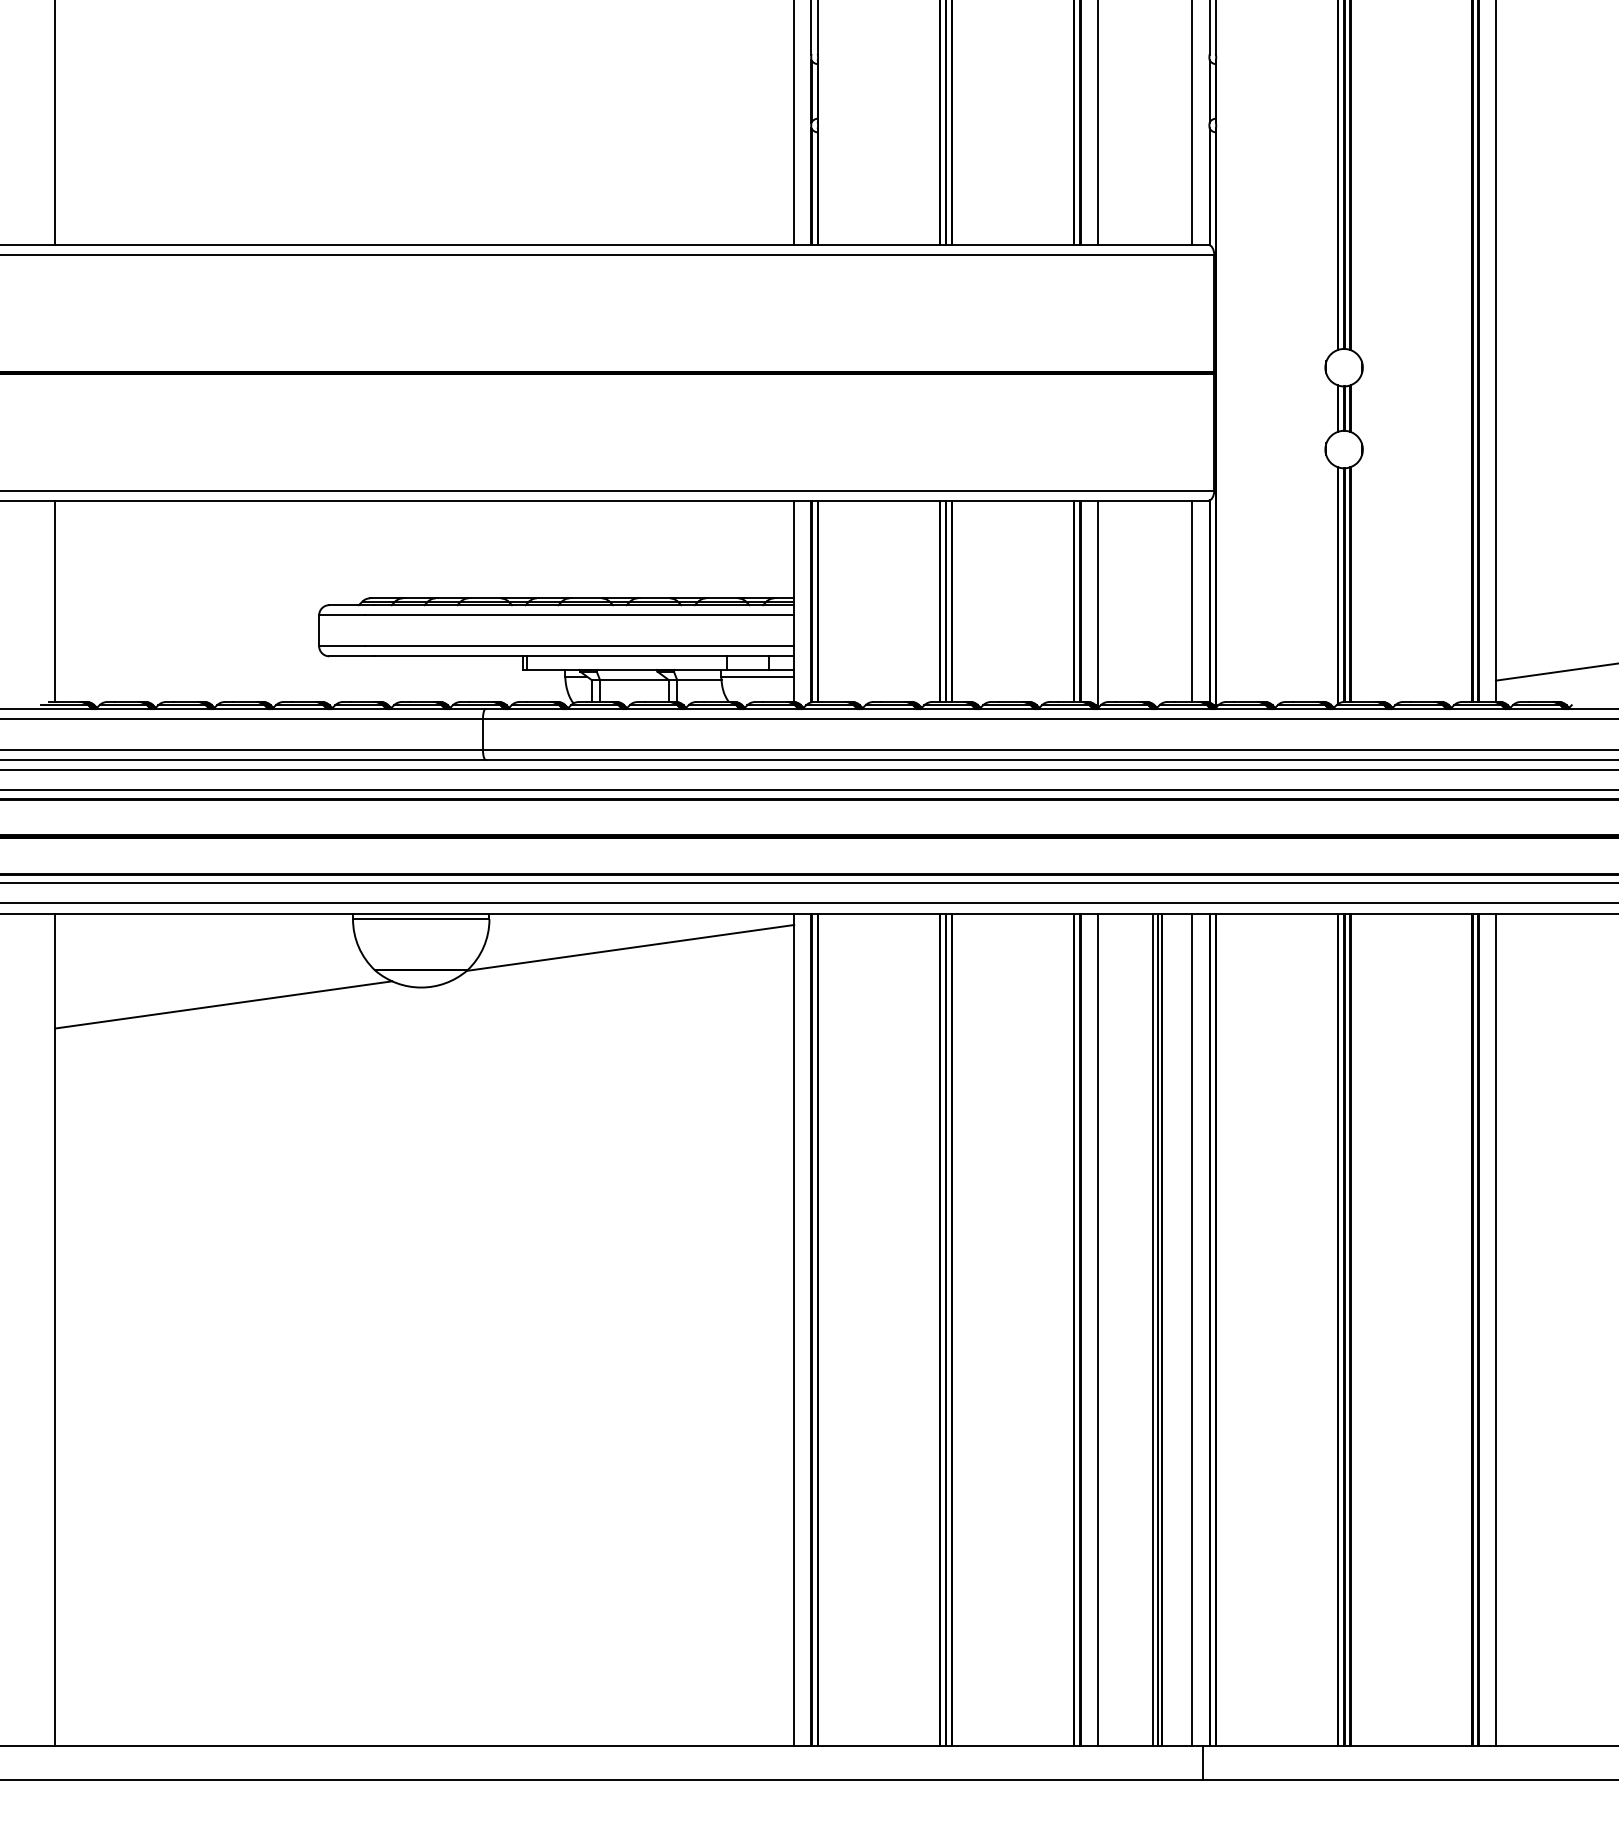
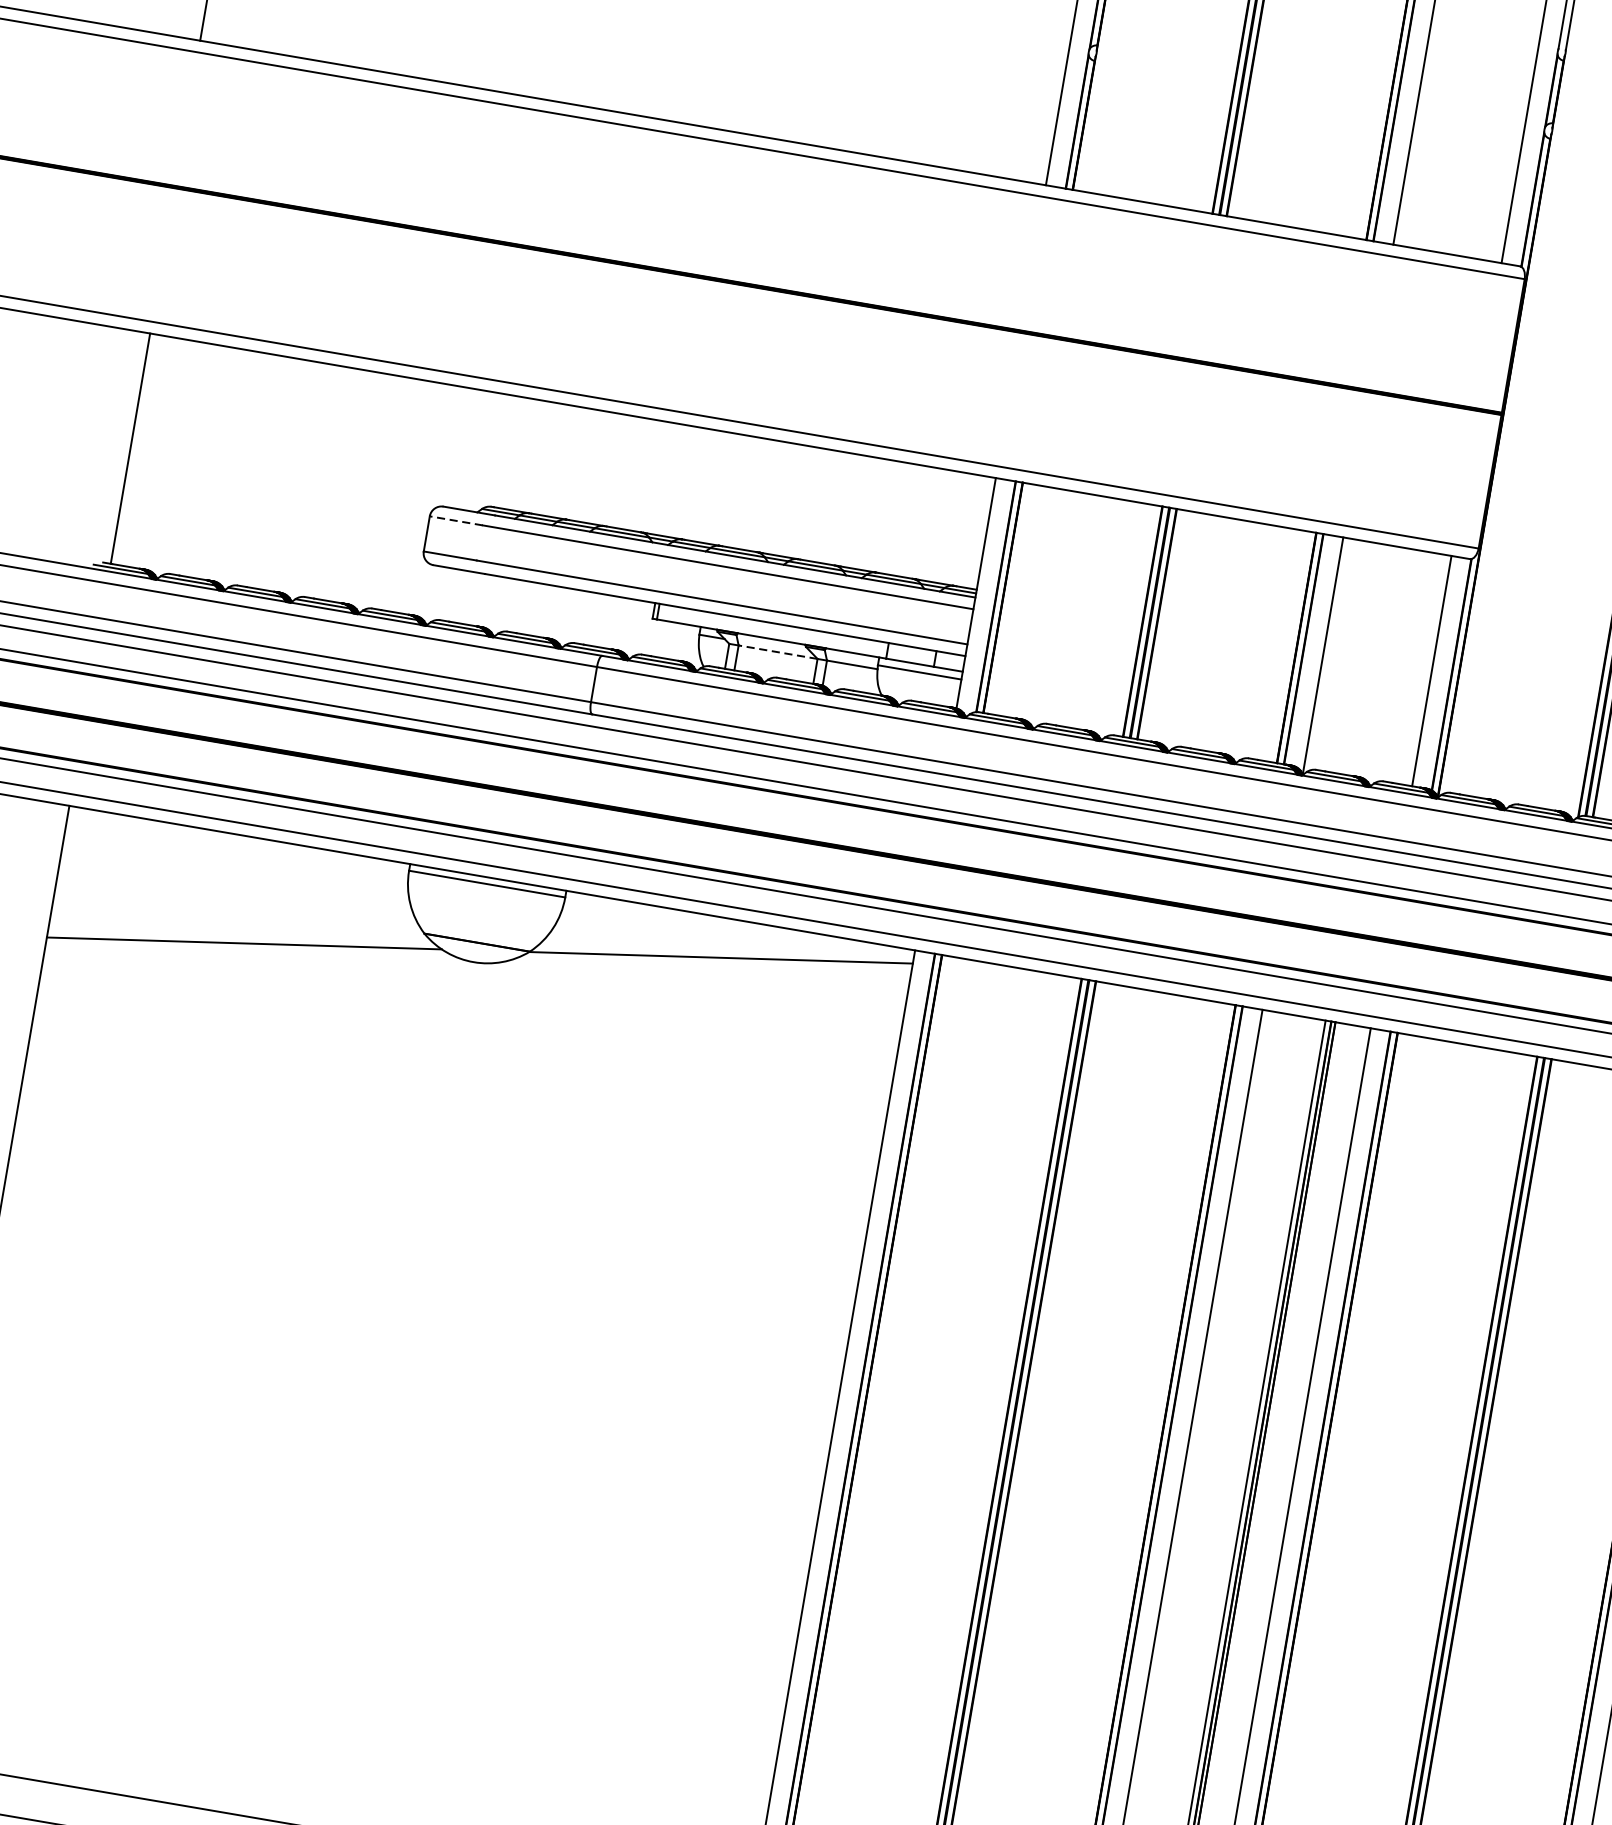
line: (341, 615) -> (455, 520), solid -> dashed
line: (634, 680) -> (777, 652), solid -> dashed

